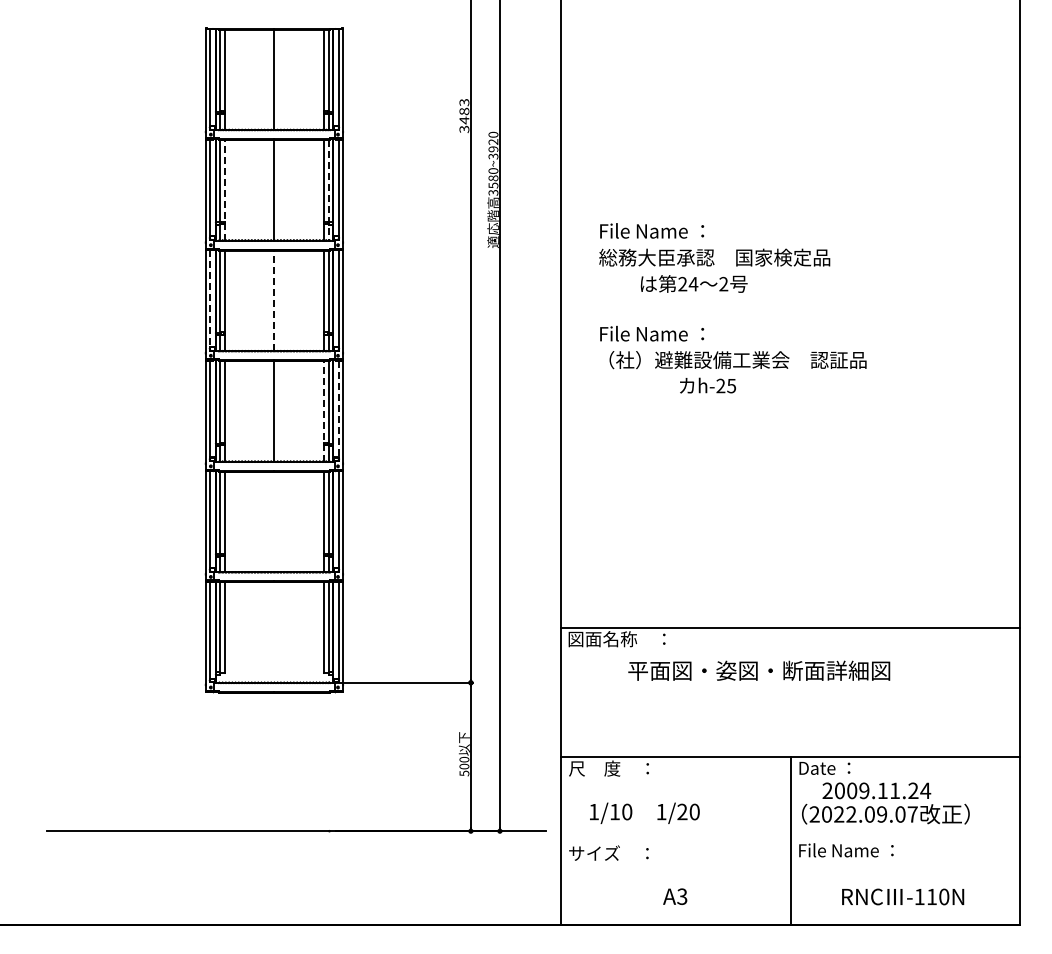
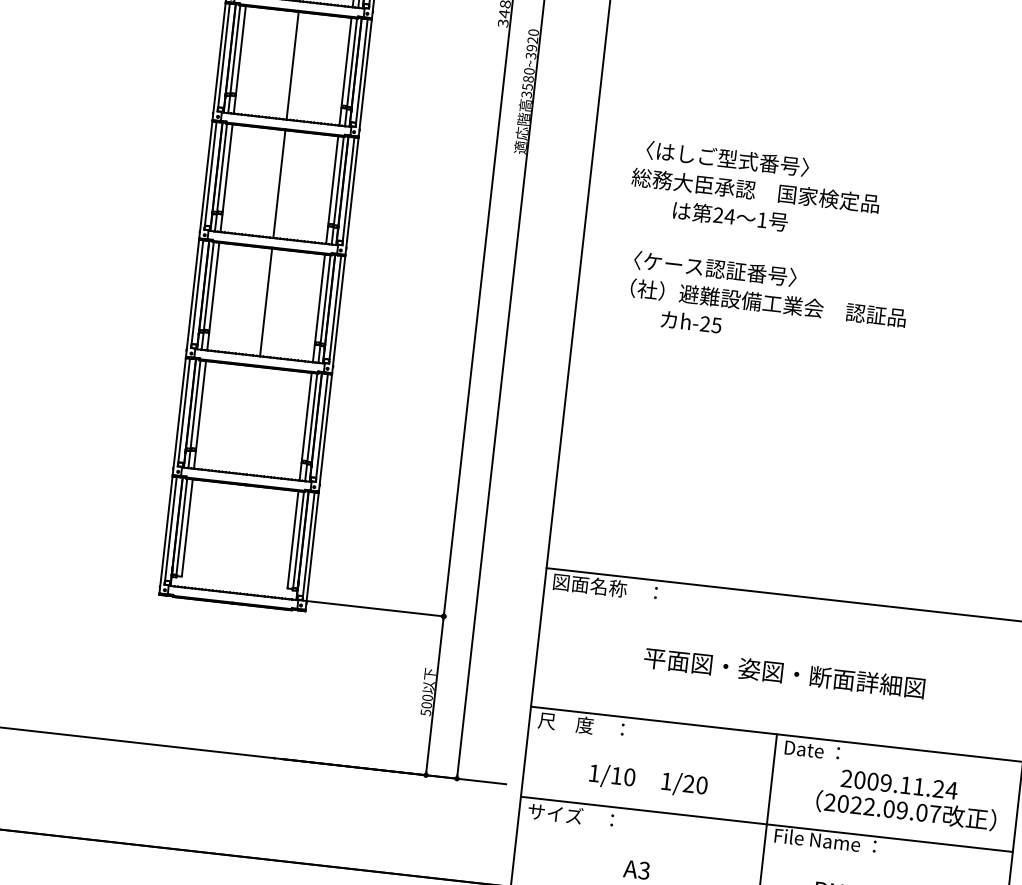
line: (225, 189) -> (240, 59), dashed -> solid
line: (328, 190) -> (350, 72), dashed -> solid
text: (680, 231) -> (722, 158), File Name ： -> 〈はしご型式番号〉
text: (723, 283) -> (762, 219), 2 -> 1
line: (210, 298) -> (211, 173), dashed -> solid
line: (274, 300) -> (279, 183), dashed -> solid
text: (680, 333) -> (710, 267), File Name ： -> 〈ケース認証番号〉
text: (707, 385) -> (690, 321), moved
line: (338, 409) -> (334, 308), dashed -> solid
line: (323, 411) -> (318, 308), dashed -> solid
text: (759, 670) -> (784, 672), moved
text: (885, 803) -> (907, 799), moved
text: (644, 812) -> (648, 779), moved
line: (790, 841) -> (766, 824), added

